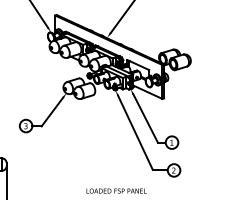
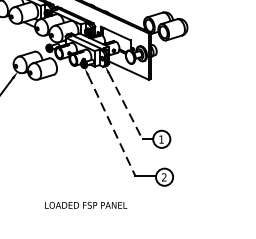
line: (145, 119) -> (125, 107), solid -> dashed
line: (135, 132) -> (111, 125), solid -> dashed

